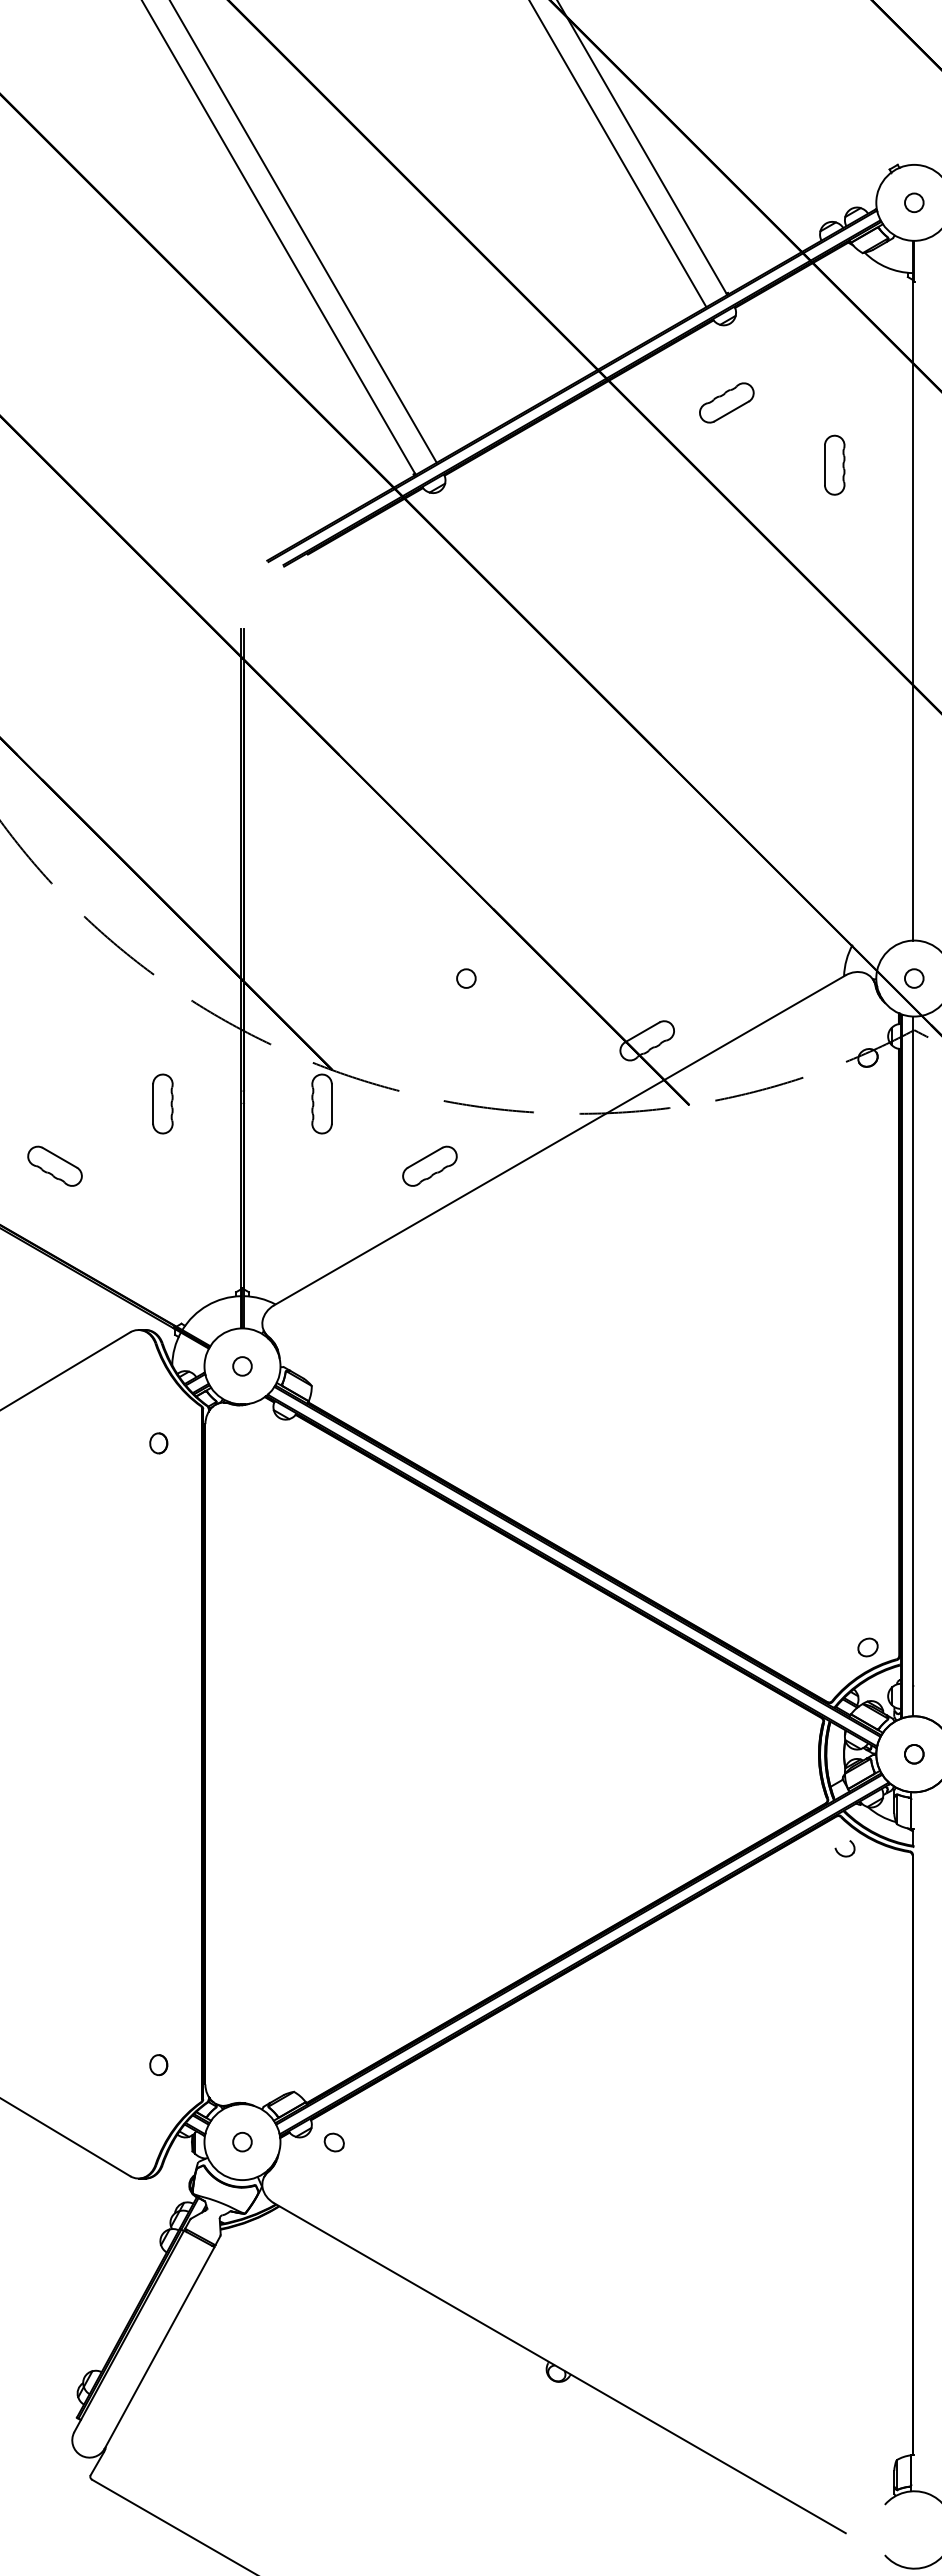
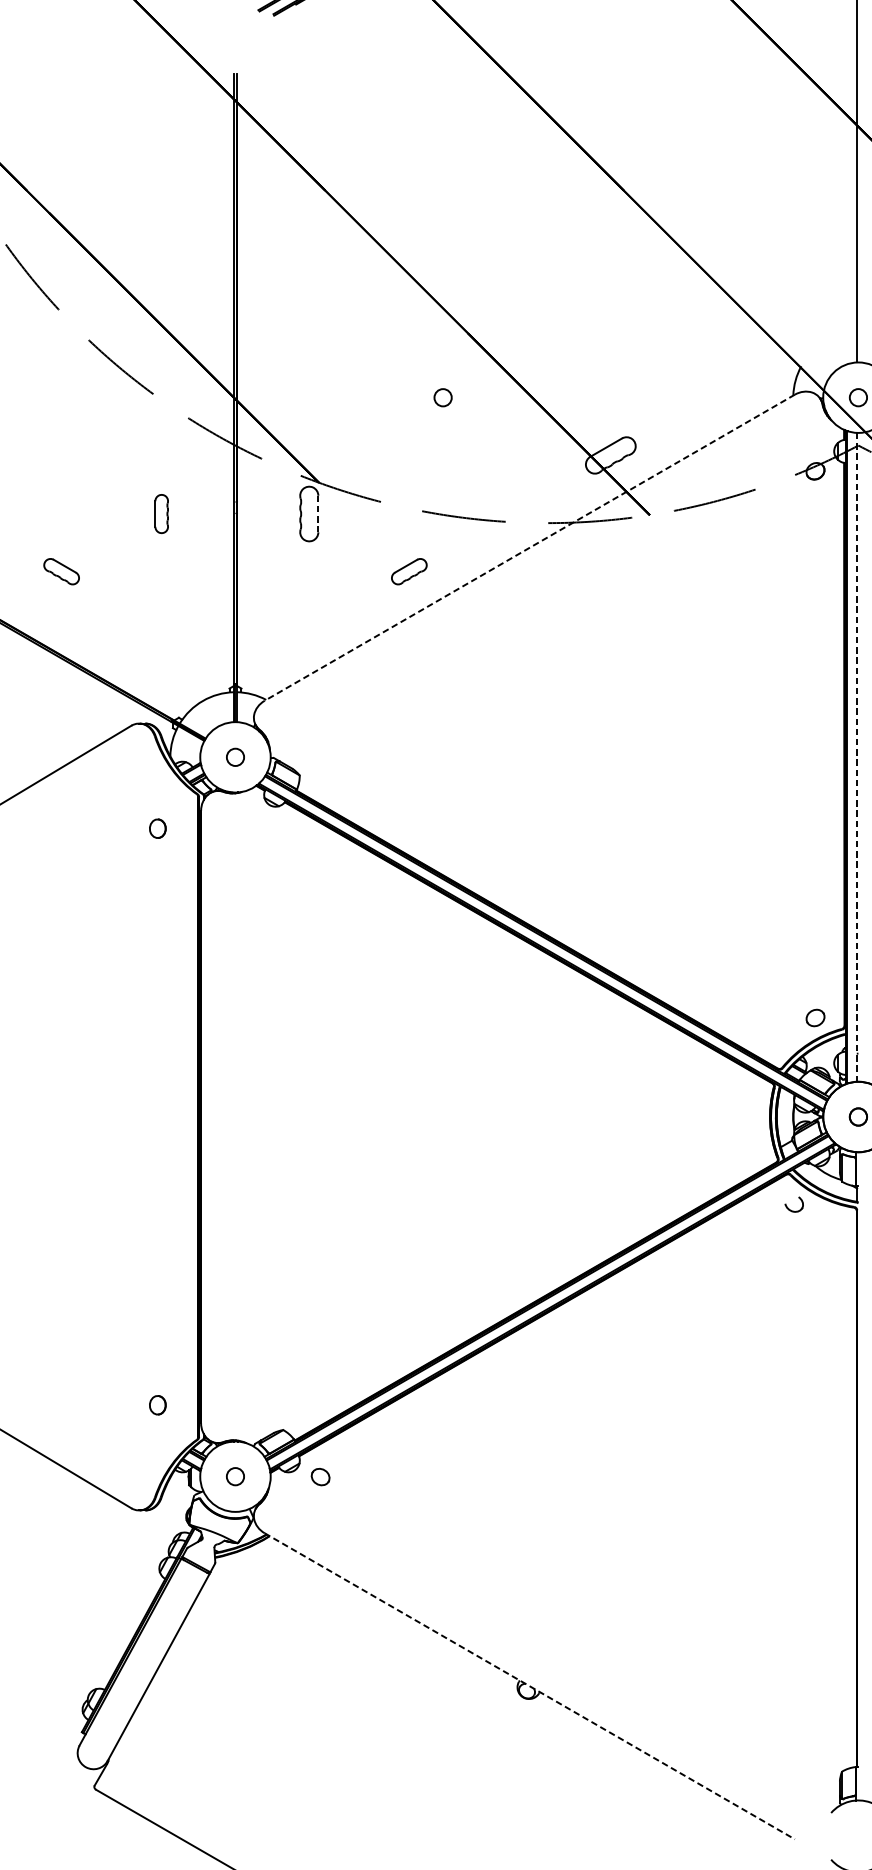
part: (162, 1103) -> (161, 513), size x0.7
line: (331, 1104) -> (318, 514), solid -> dashed
line: (559, 1140) -> (529, 547), solid -> dashed
part: (54, 1165) -> (61, 571), size x0.7
part: (429, 1165) -> (408, 571), size x0.7
line: (912, 1366) -> (856, 757), solid -> dashed
line: (560, 2368) -> (530, 1686), solid -> dashed

